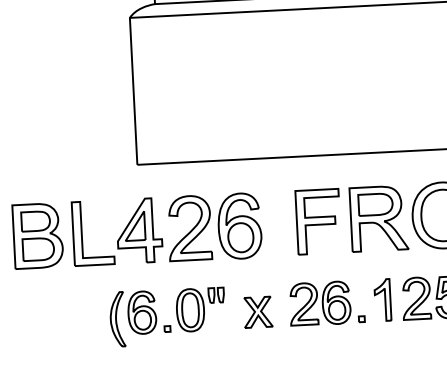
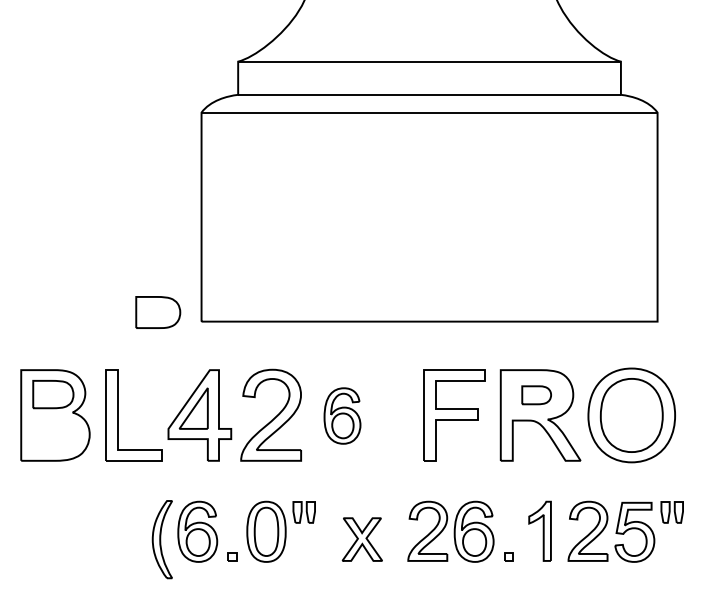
part: (375, 204) -> (536, 395), size x0.6
part: (239, 225) -> (342, 415), size x0.6
part: (38, 249) -> (158, 312), moved

